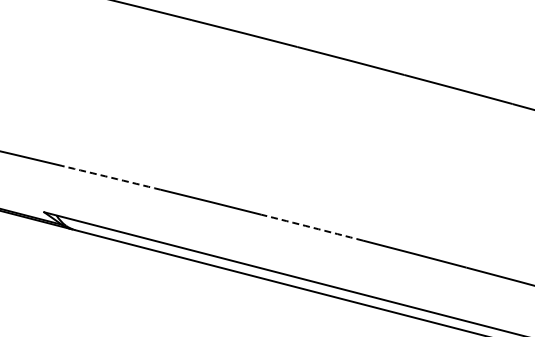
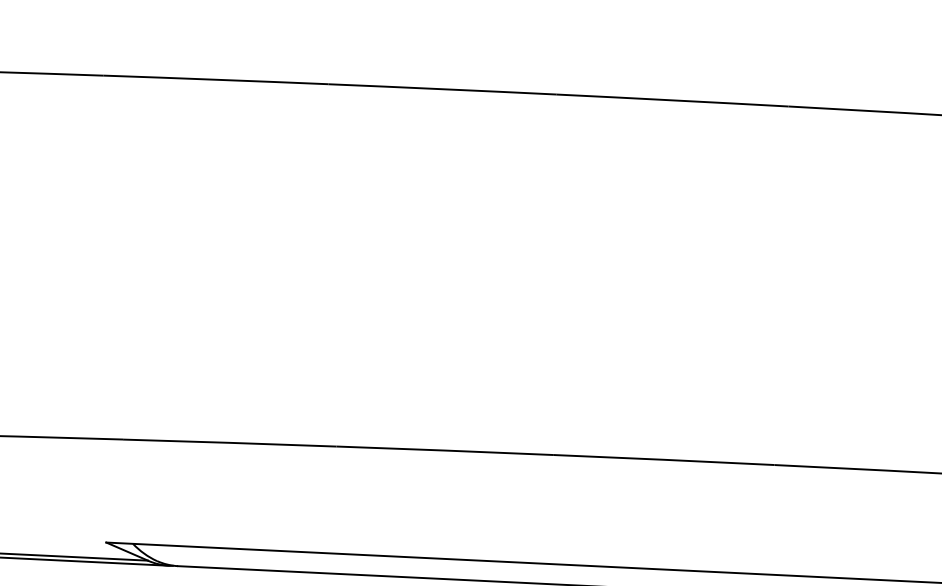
arc: (111, 177) -> (229, 442), dashed -> solid
arc: (312, 227) -> (664, 459), dashed -> solid

